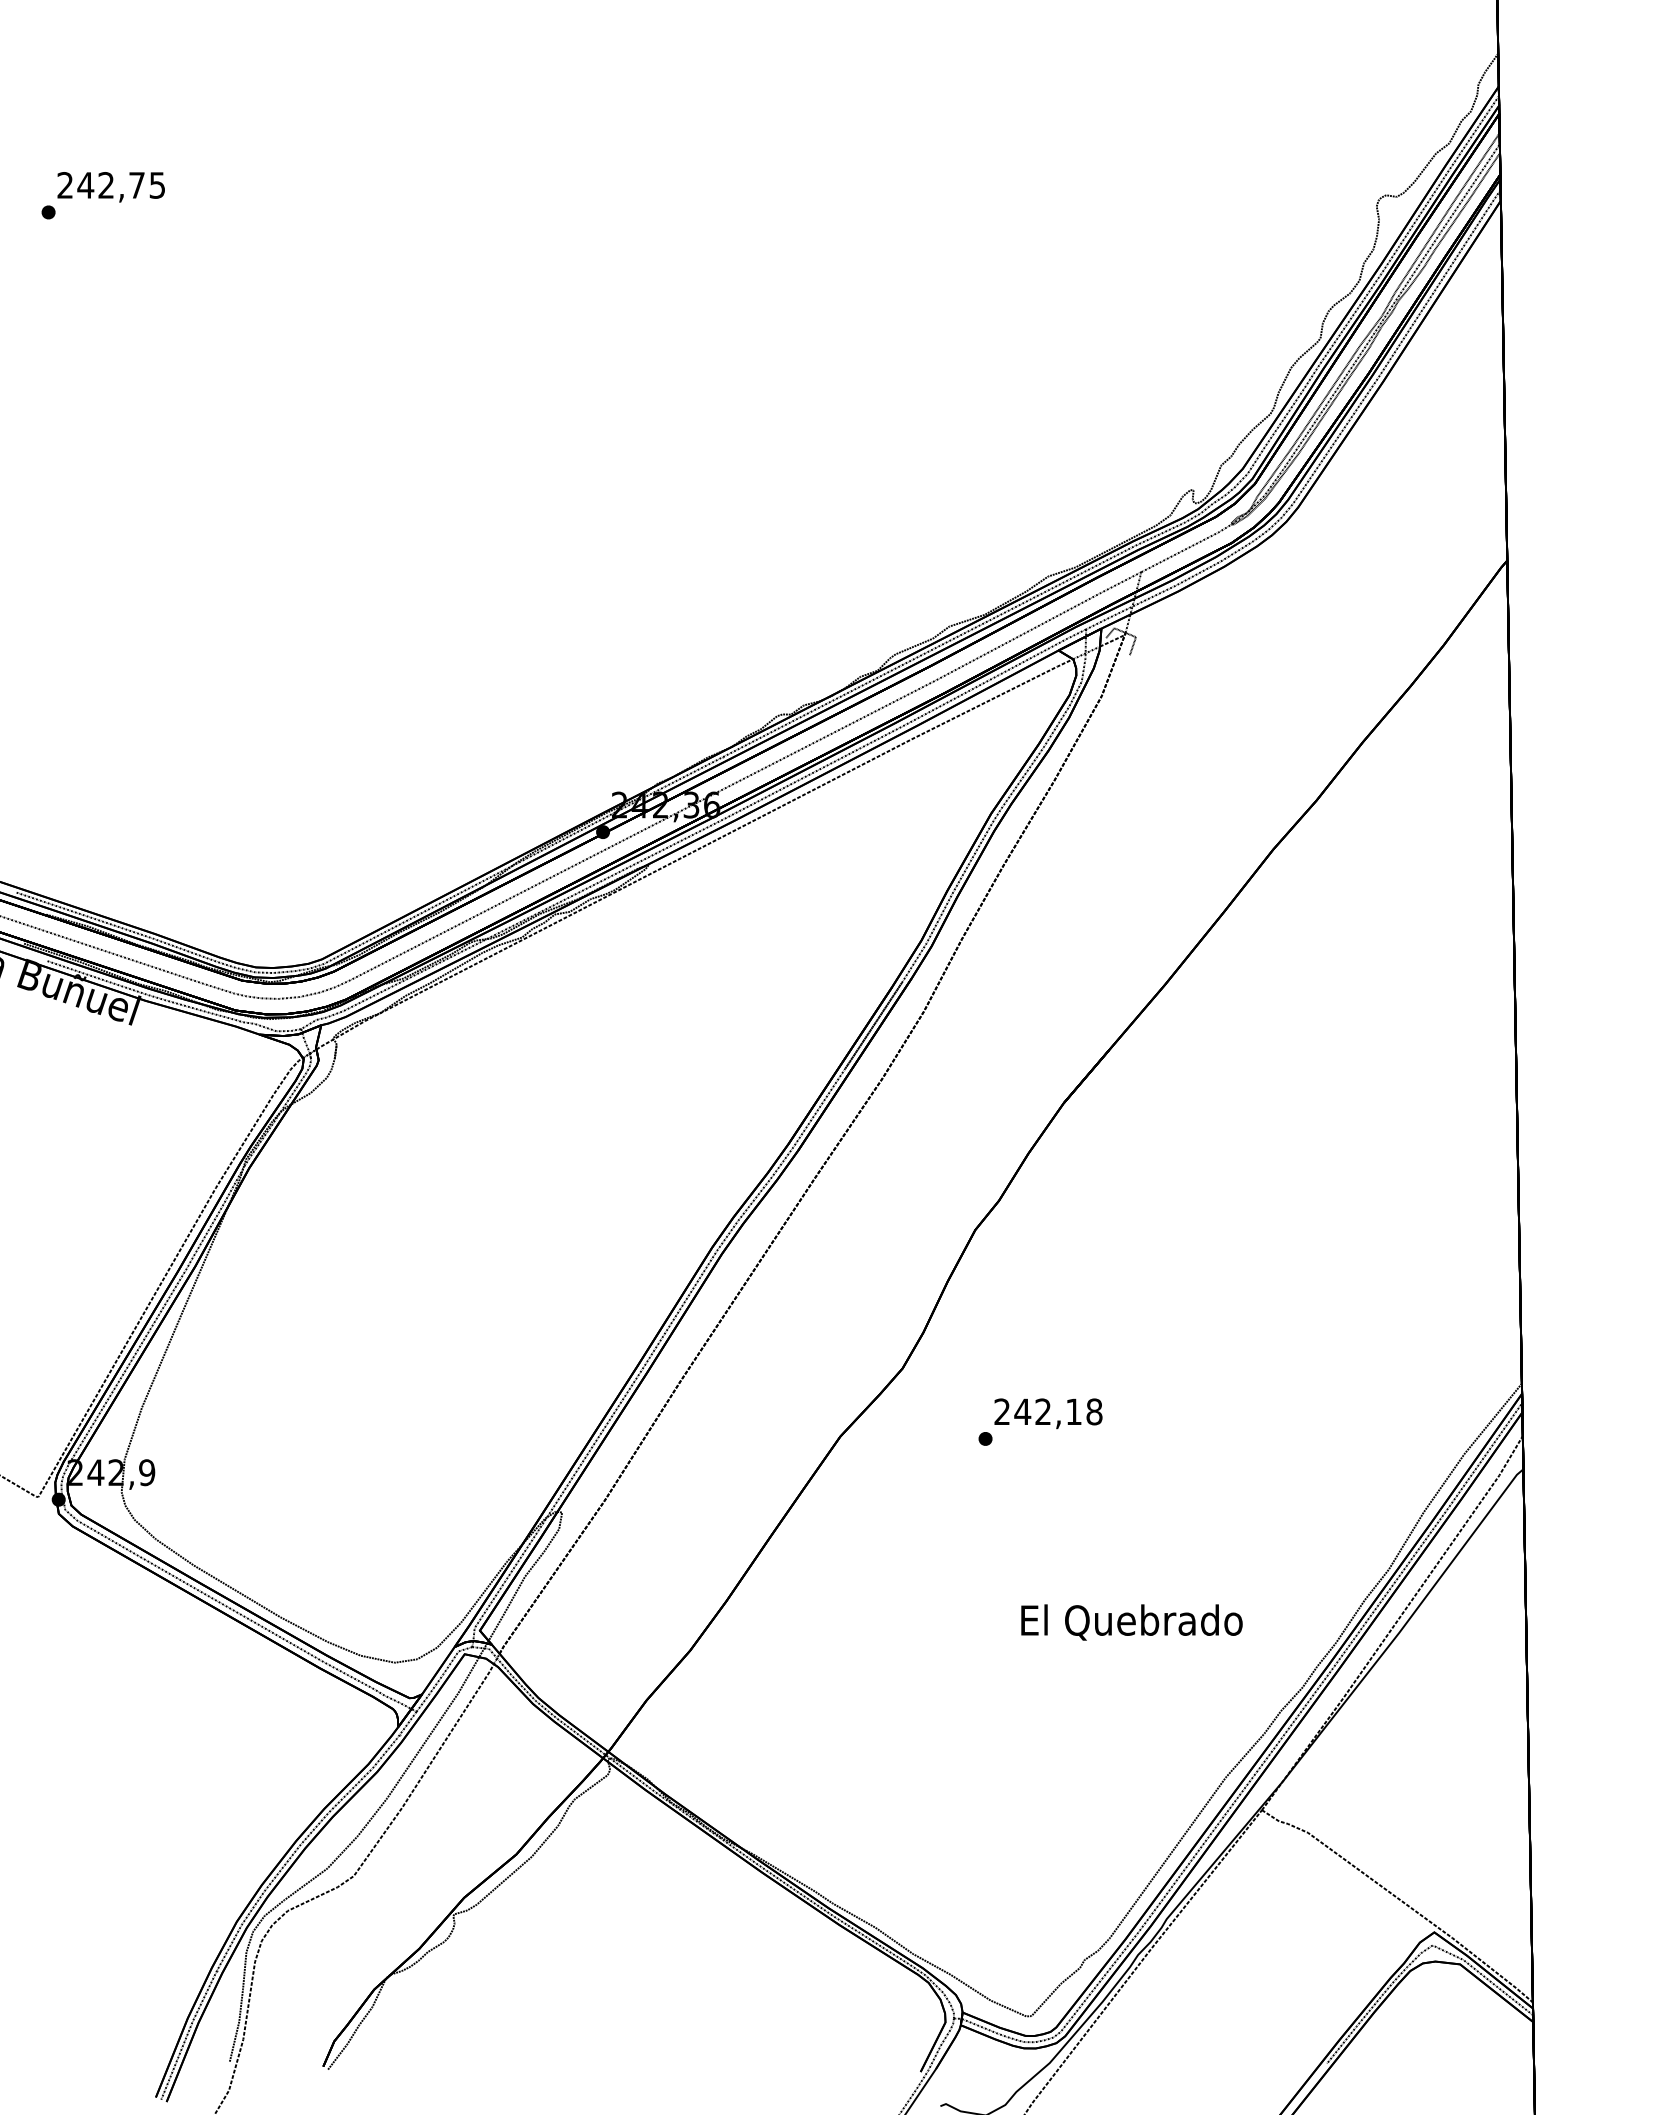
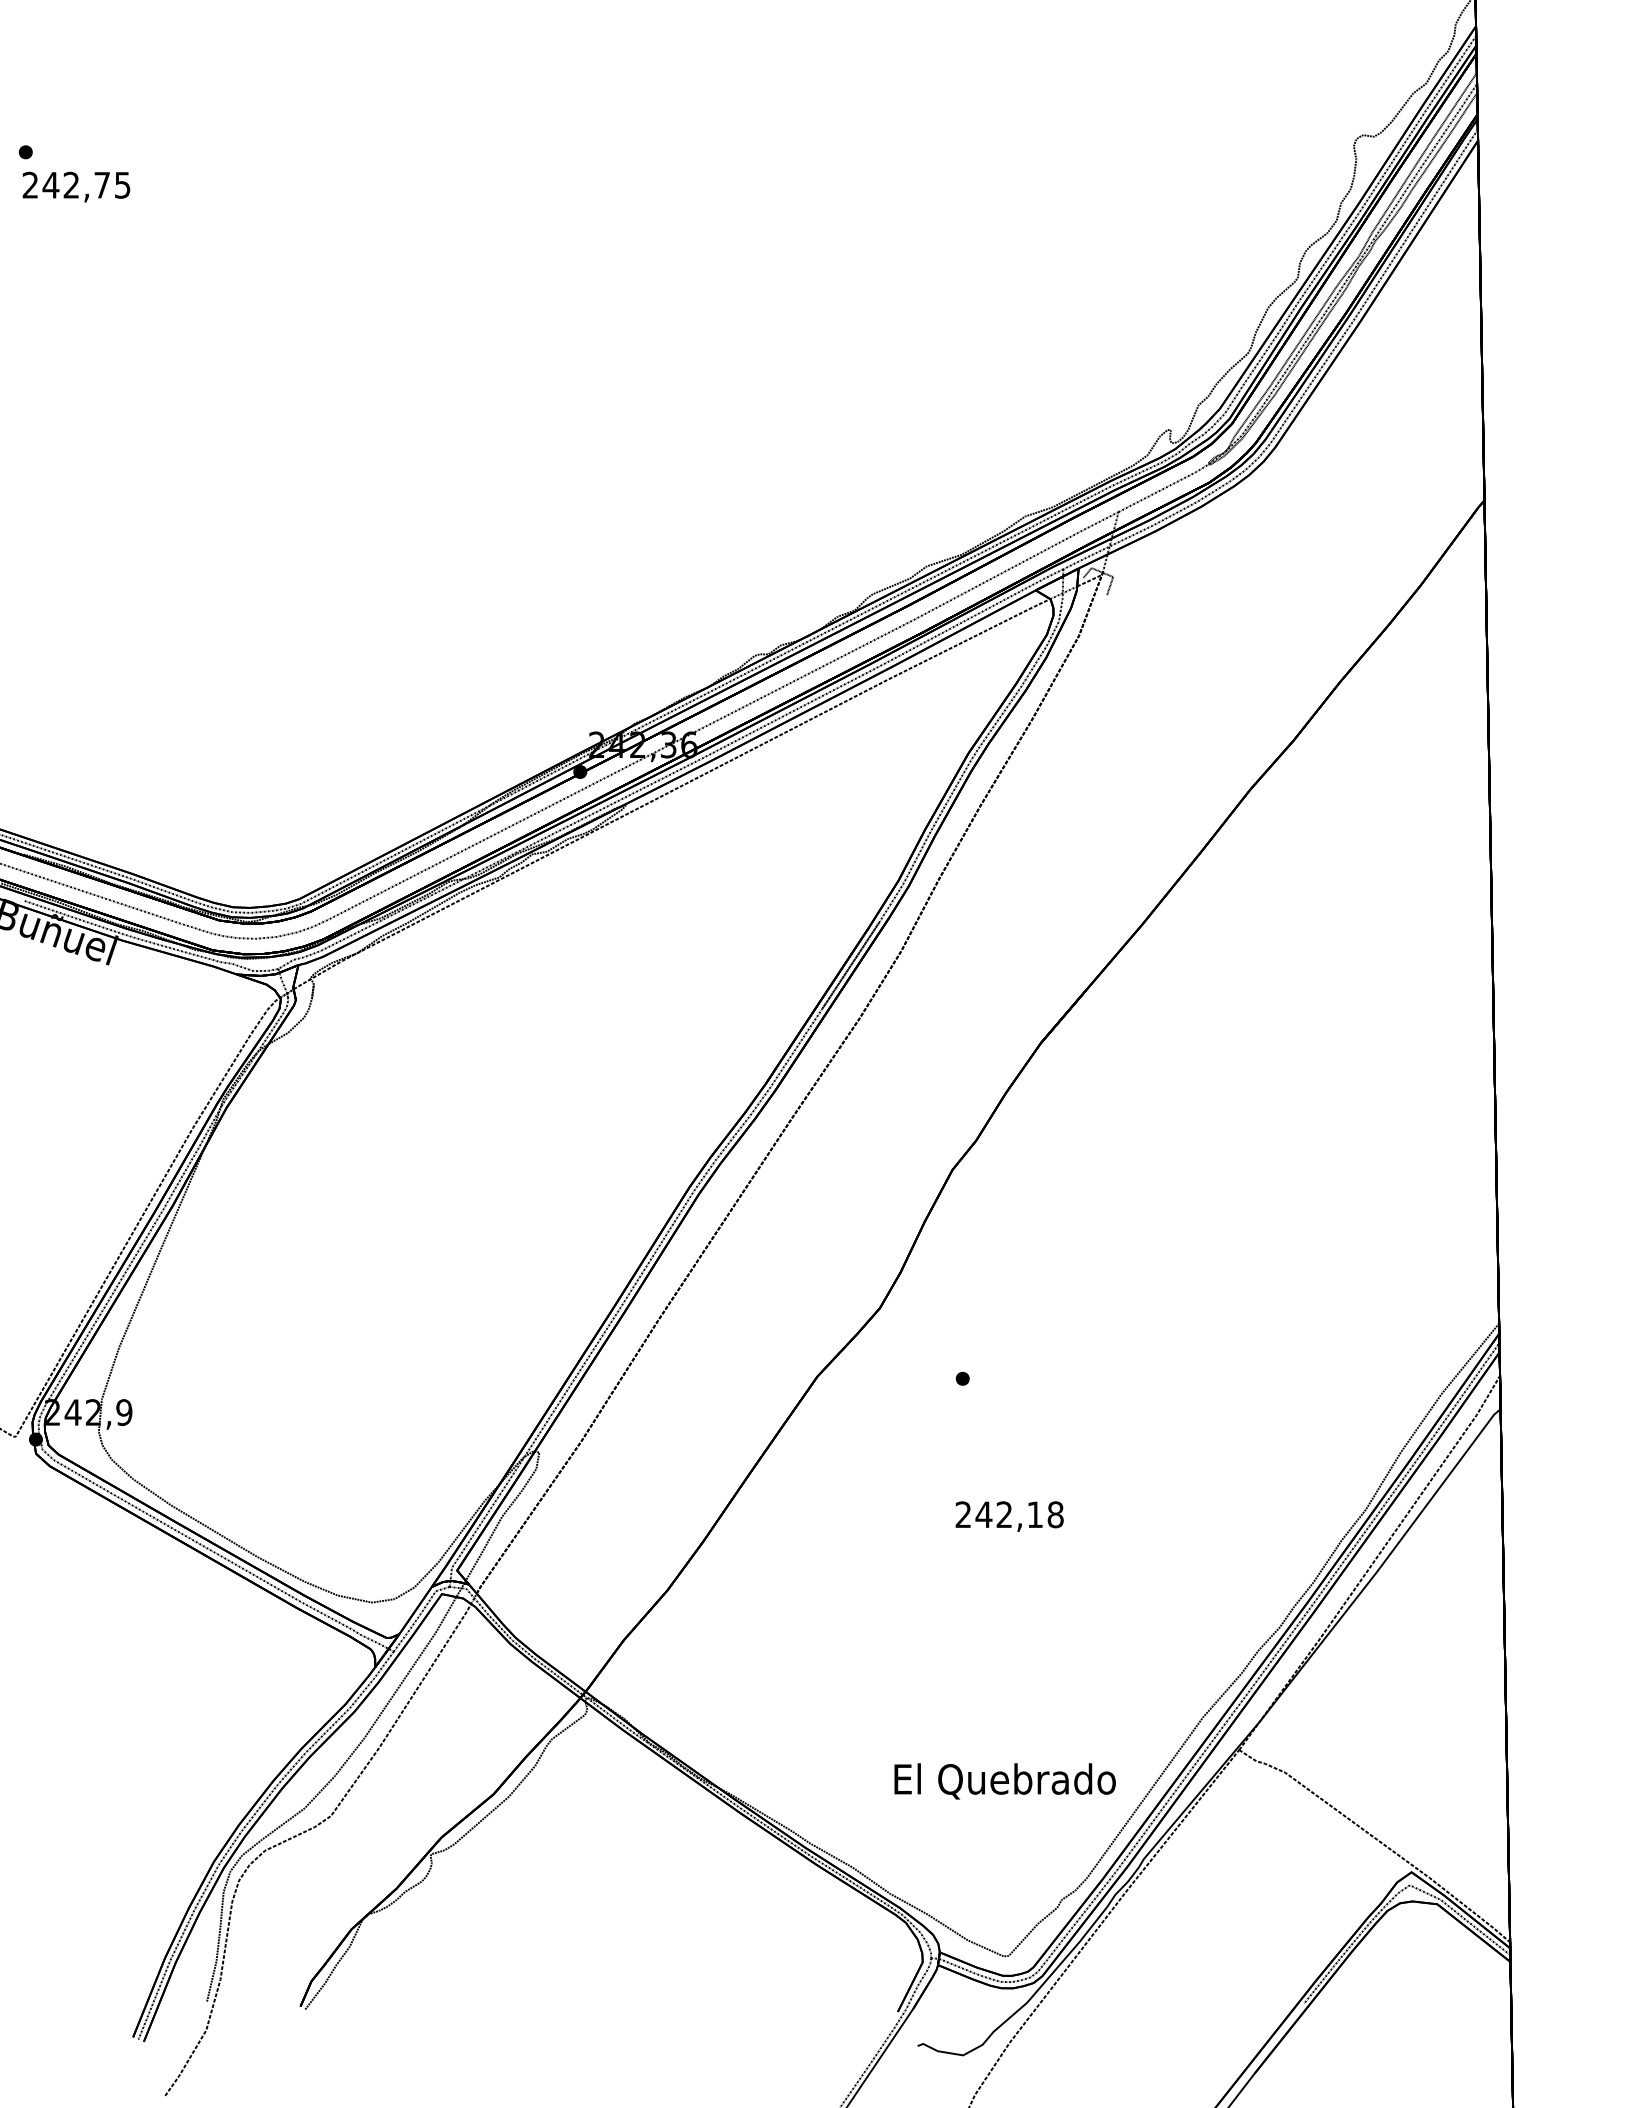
text: (110, 187) -> (75, 187), moved
text: (1048, 1413) -> (1009, 1516), moved
text: (1131, 1622) -> (1004, 1781), moved

